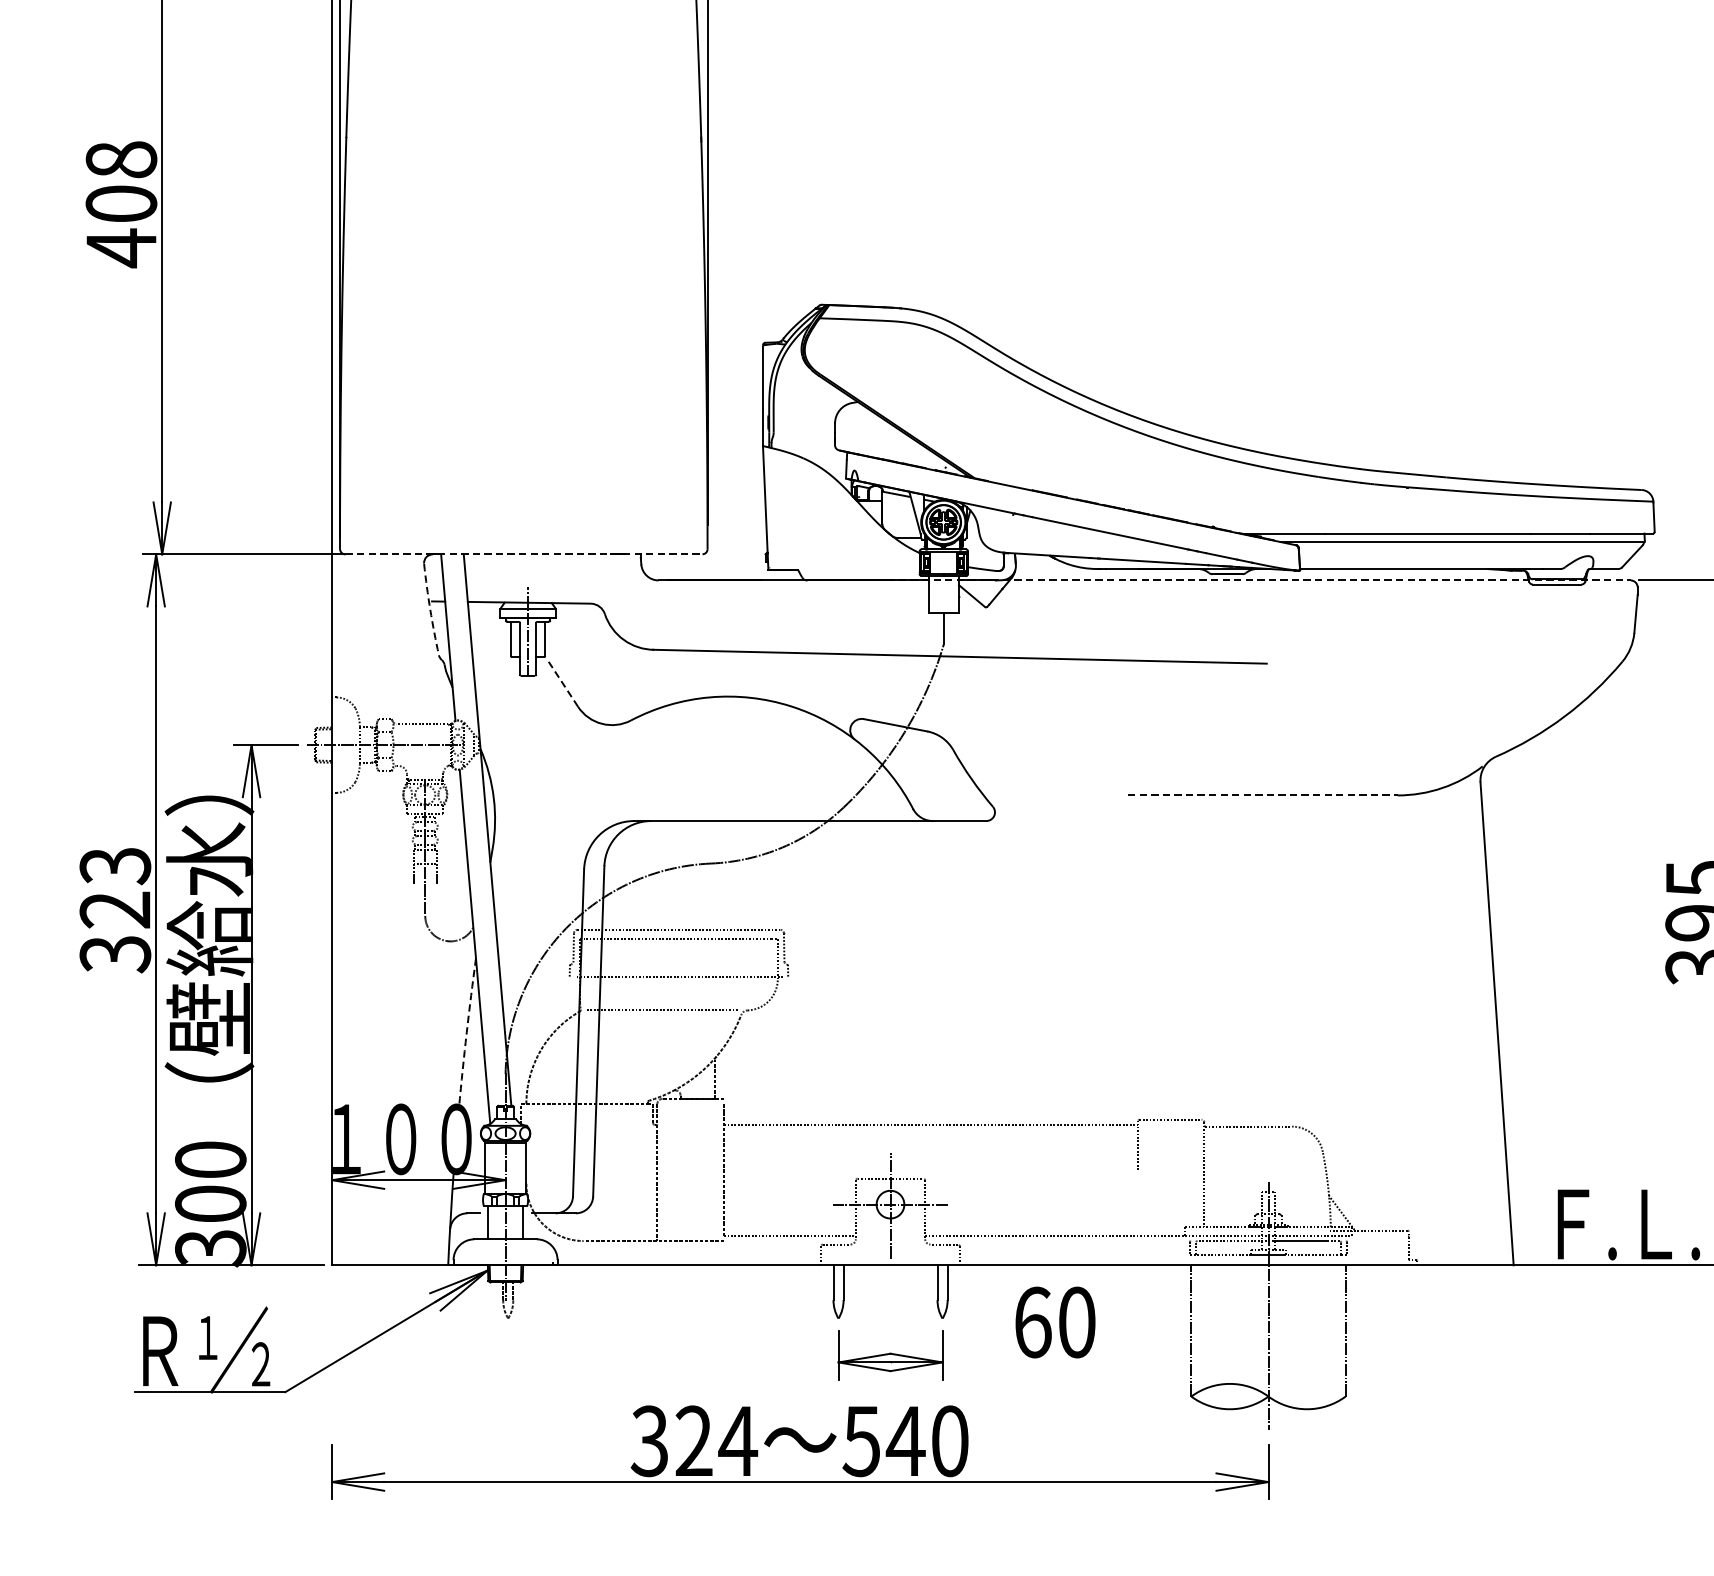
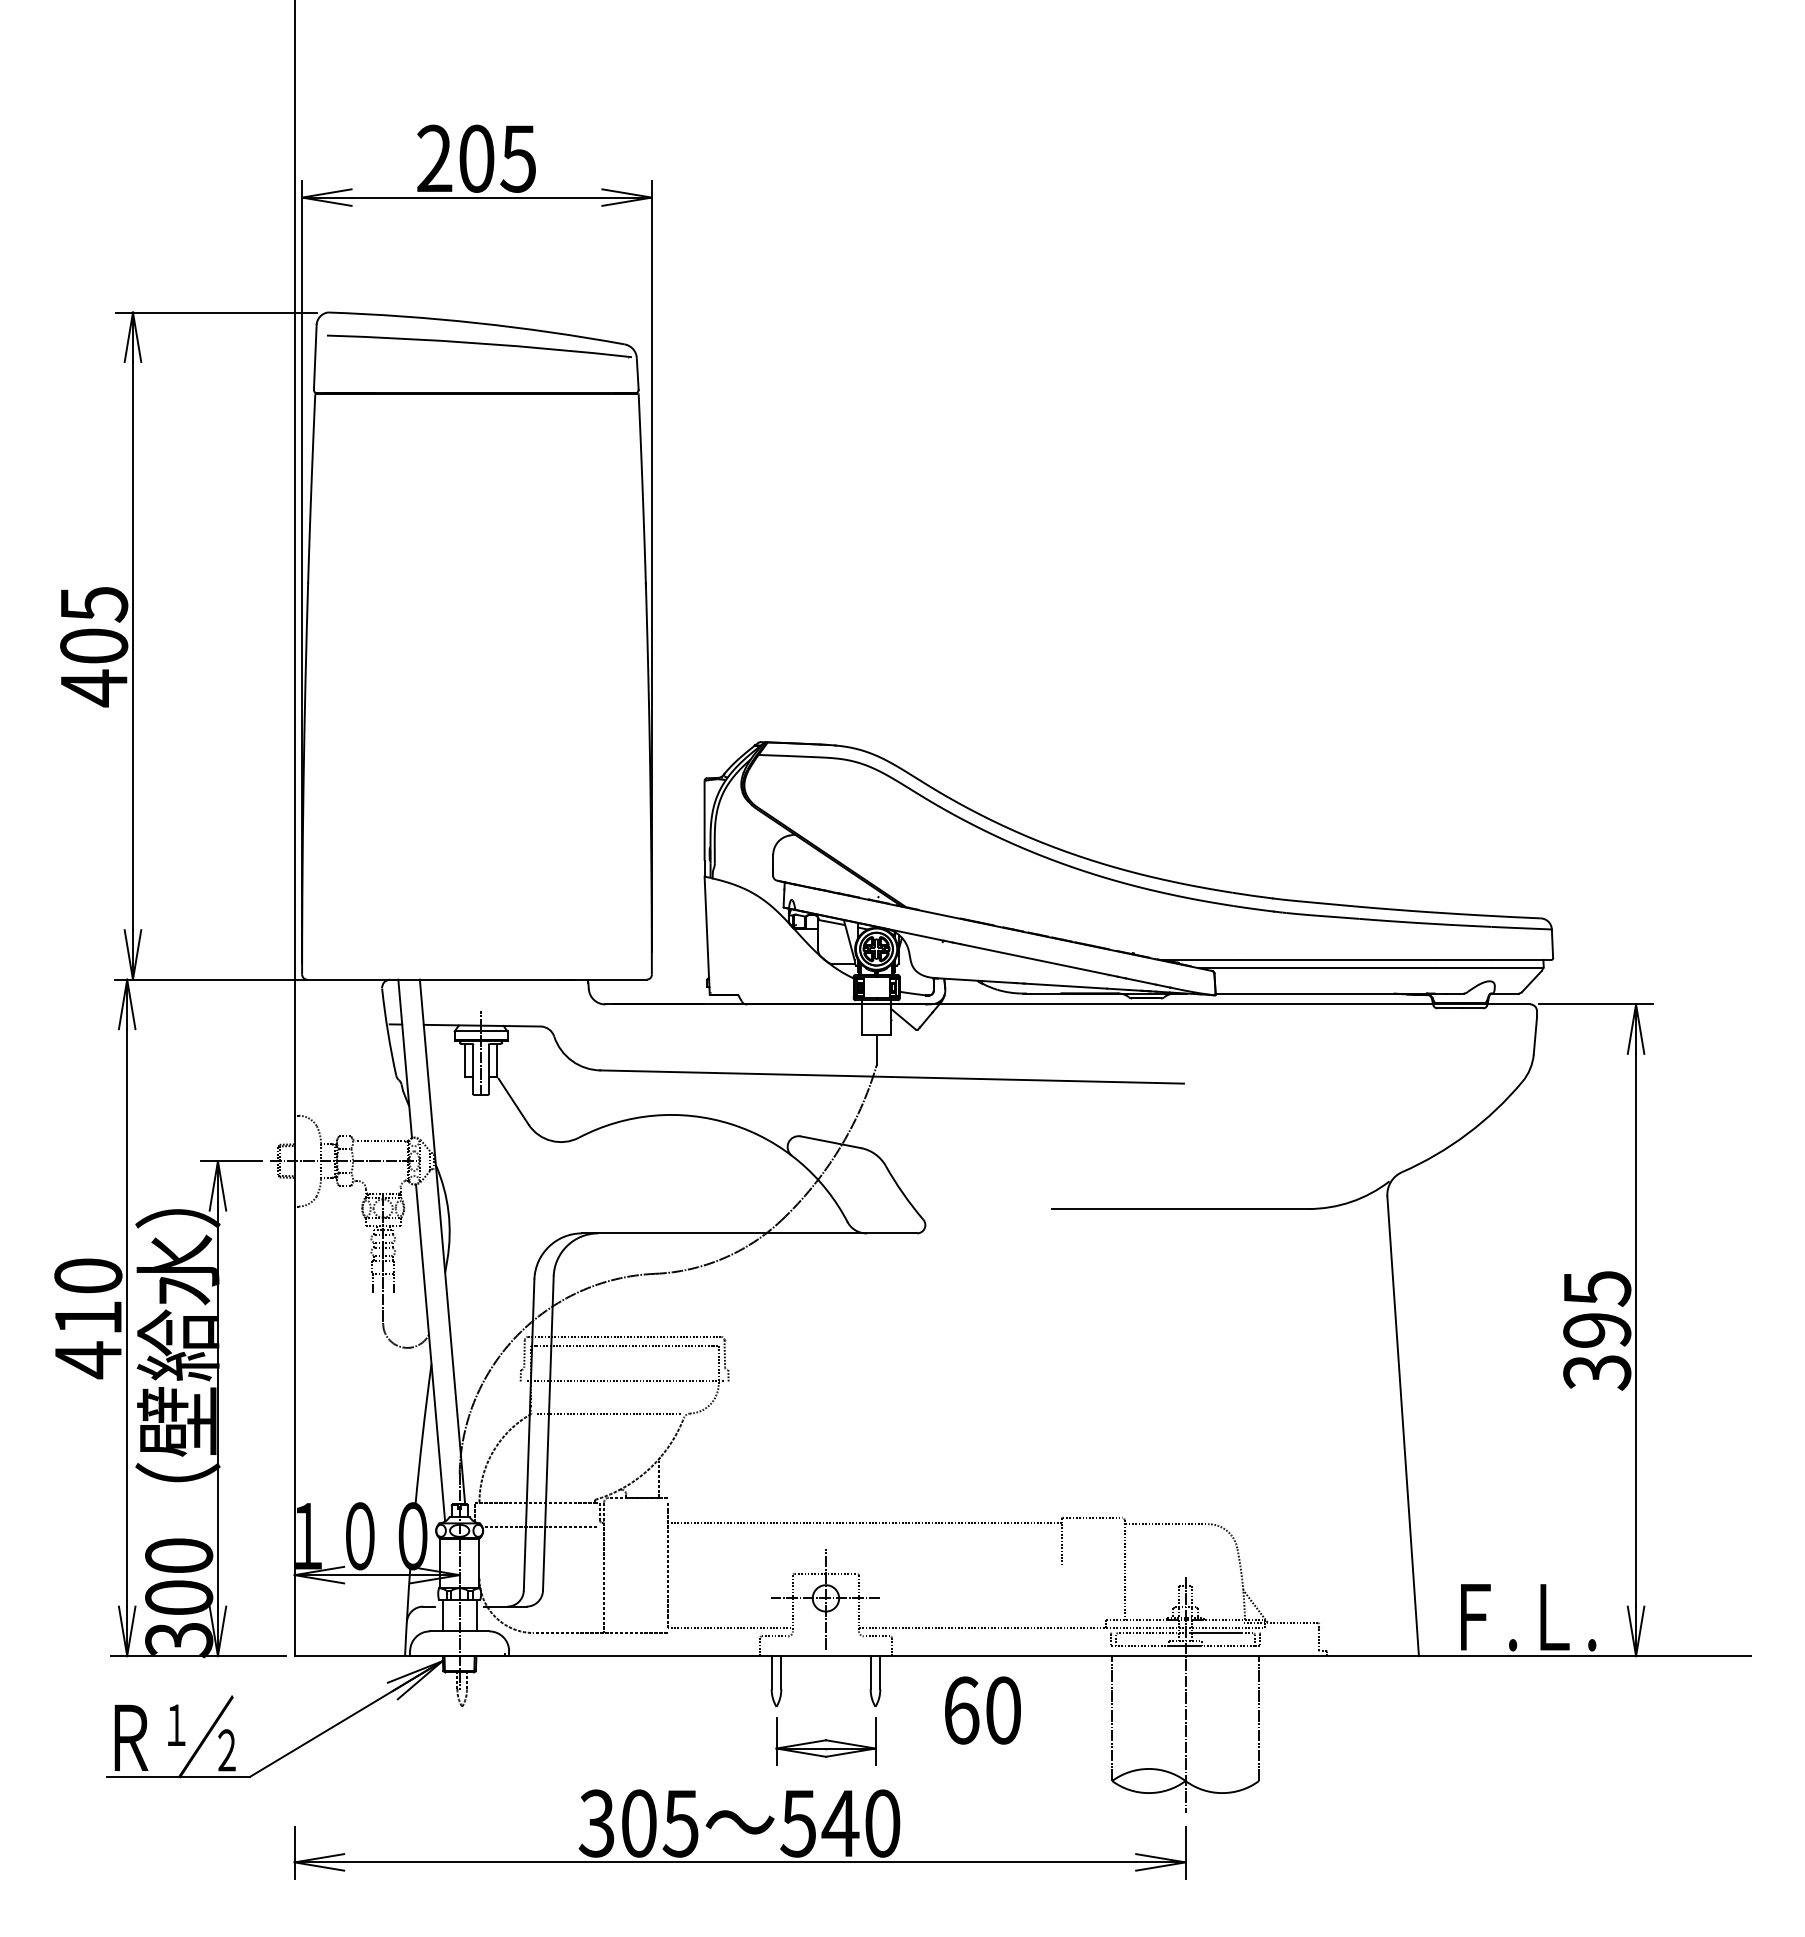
text: (121, 160) -> (94, 604), 408 -> 405
line: (524, 554) -> (477, 979), dashed -> solid
line: (1258, 580) -> (1176, 1004), dashed -> solid
arc: (430, 609) -> (388, 1032), dashed -> solid
line: (562, 682) -> (513, 1101), dashed -> solid
line: (1263, 795) -> (1180, 1209), dashed -> solid
text: (115, 910) -> (88, 1318), 323 -> 410
arc: (466, 1032) -> (422, 1434), dashed -> solid
line: (588, 1130) -> (538, 1527), added
text: (716, 1441) -> (660, 1823), 324 -> 305

